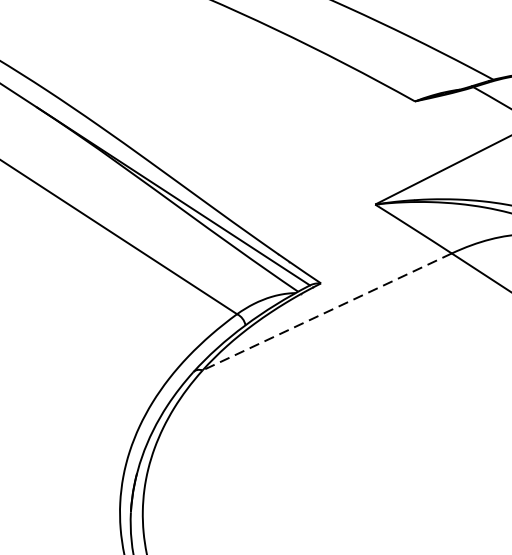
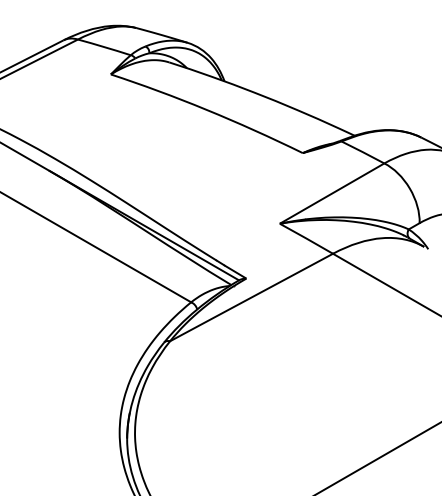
line: (327, 311) -> (251, 297), dashed -> solid

